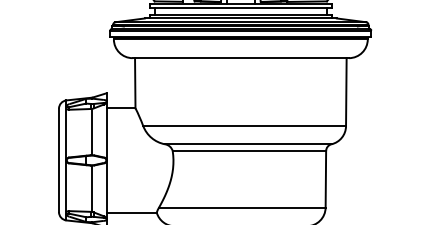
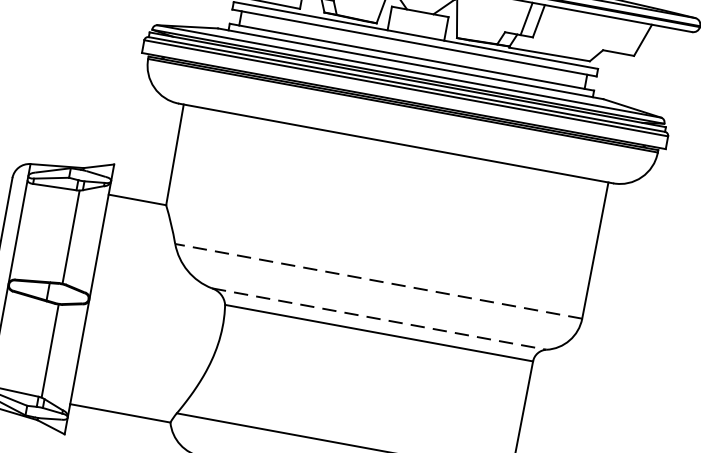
line: (244, 126) -> (378, 281), solid -> dashed
line: (248, 144) -> (379, 319), solid -> dashed

